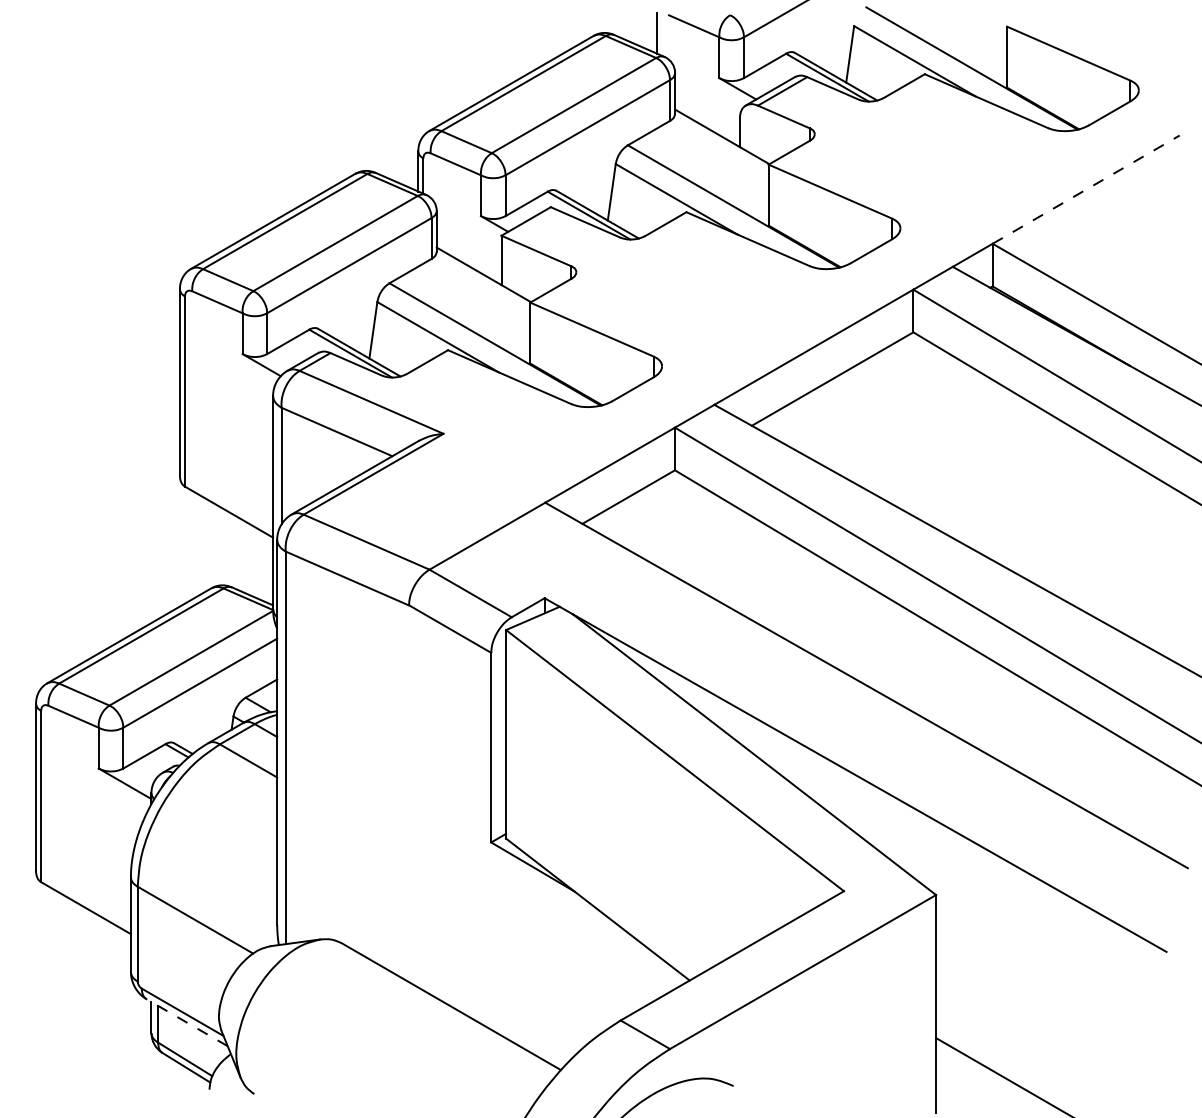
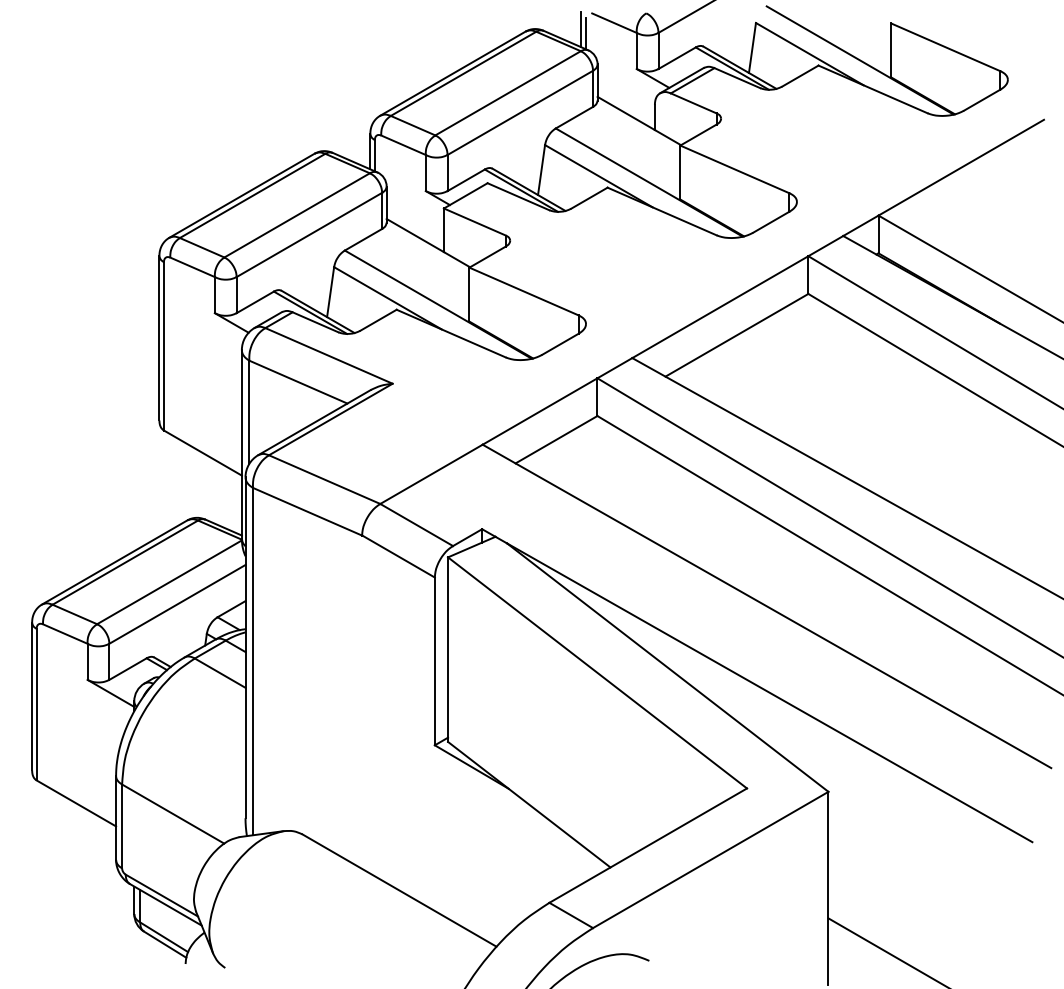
line: (661, 37) -> (585, 33), added
line: (1086, 189) -> (961, 167), dashed -> solid
line: (187, 1022) -> (166, 904), dashed -> solid

